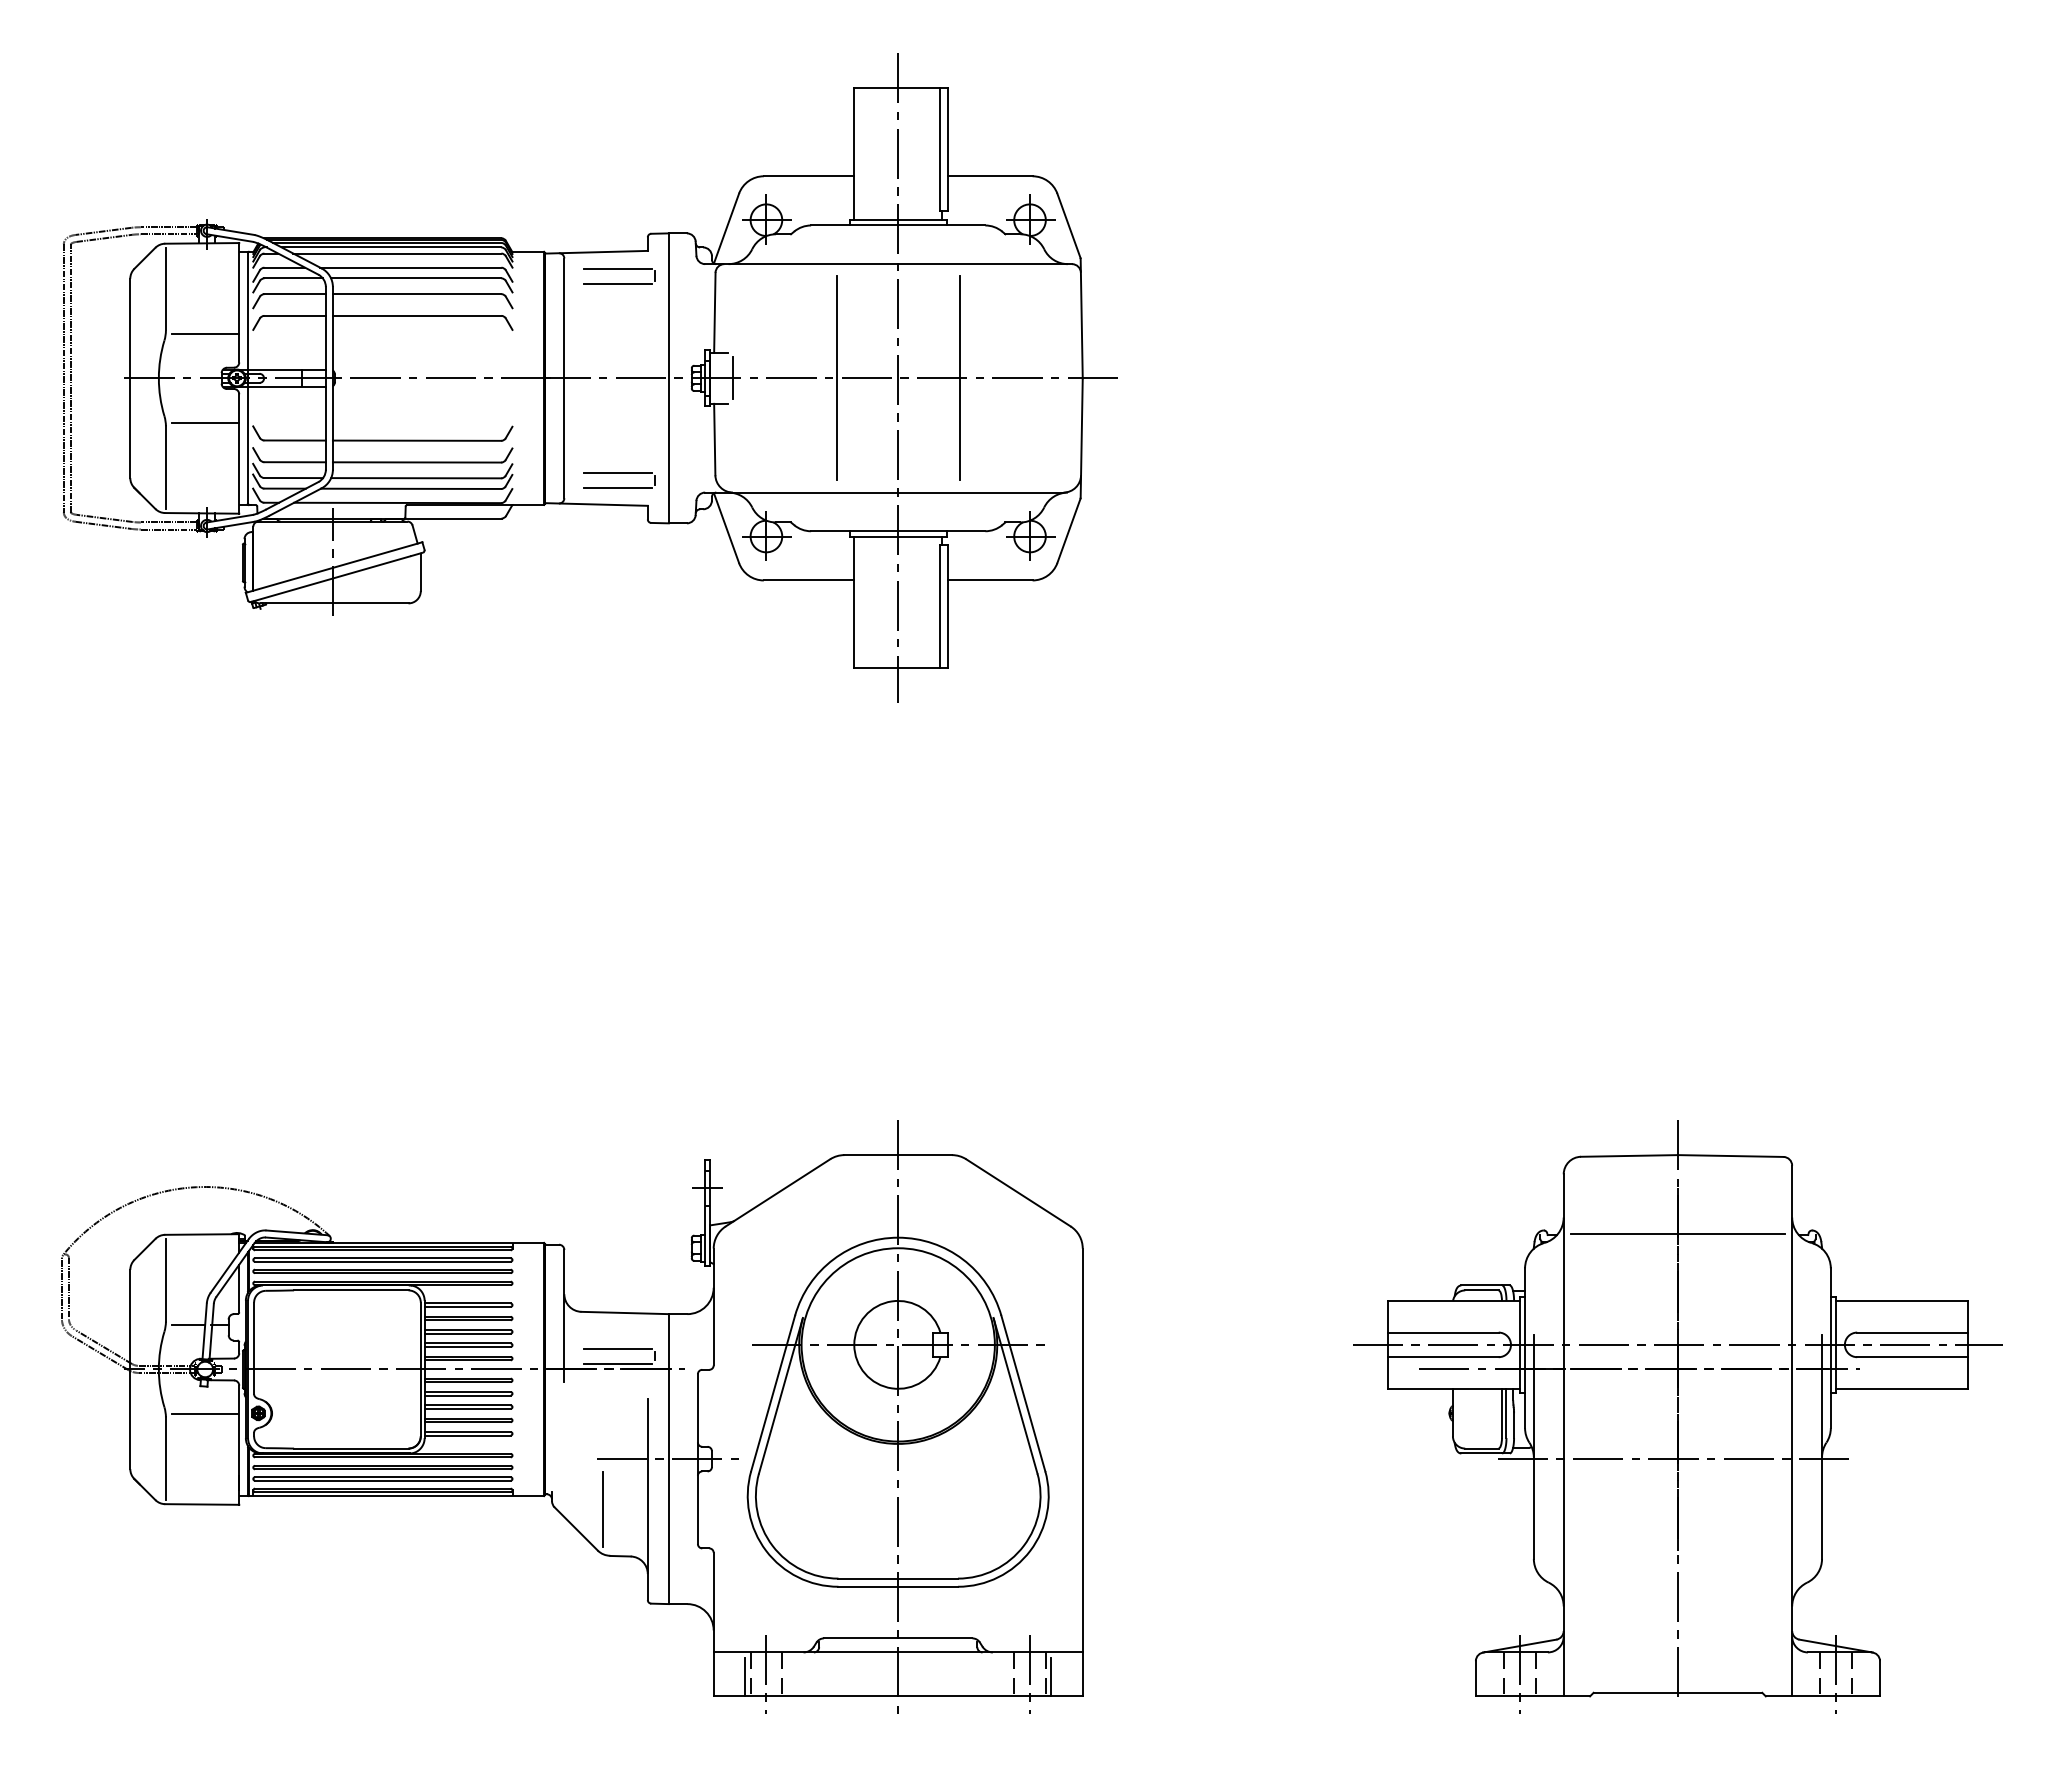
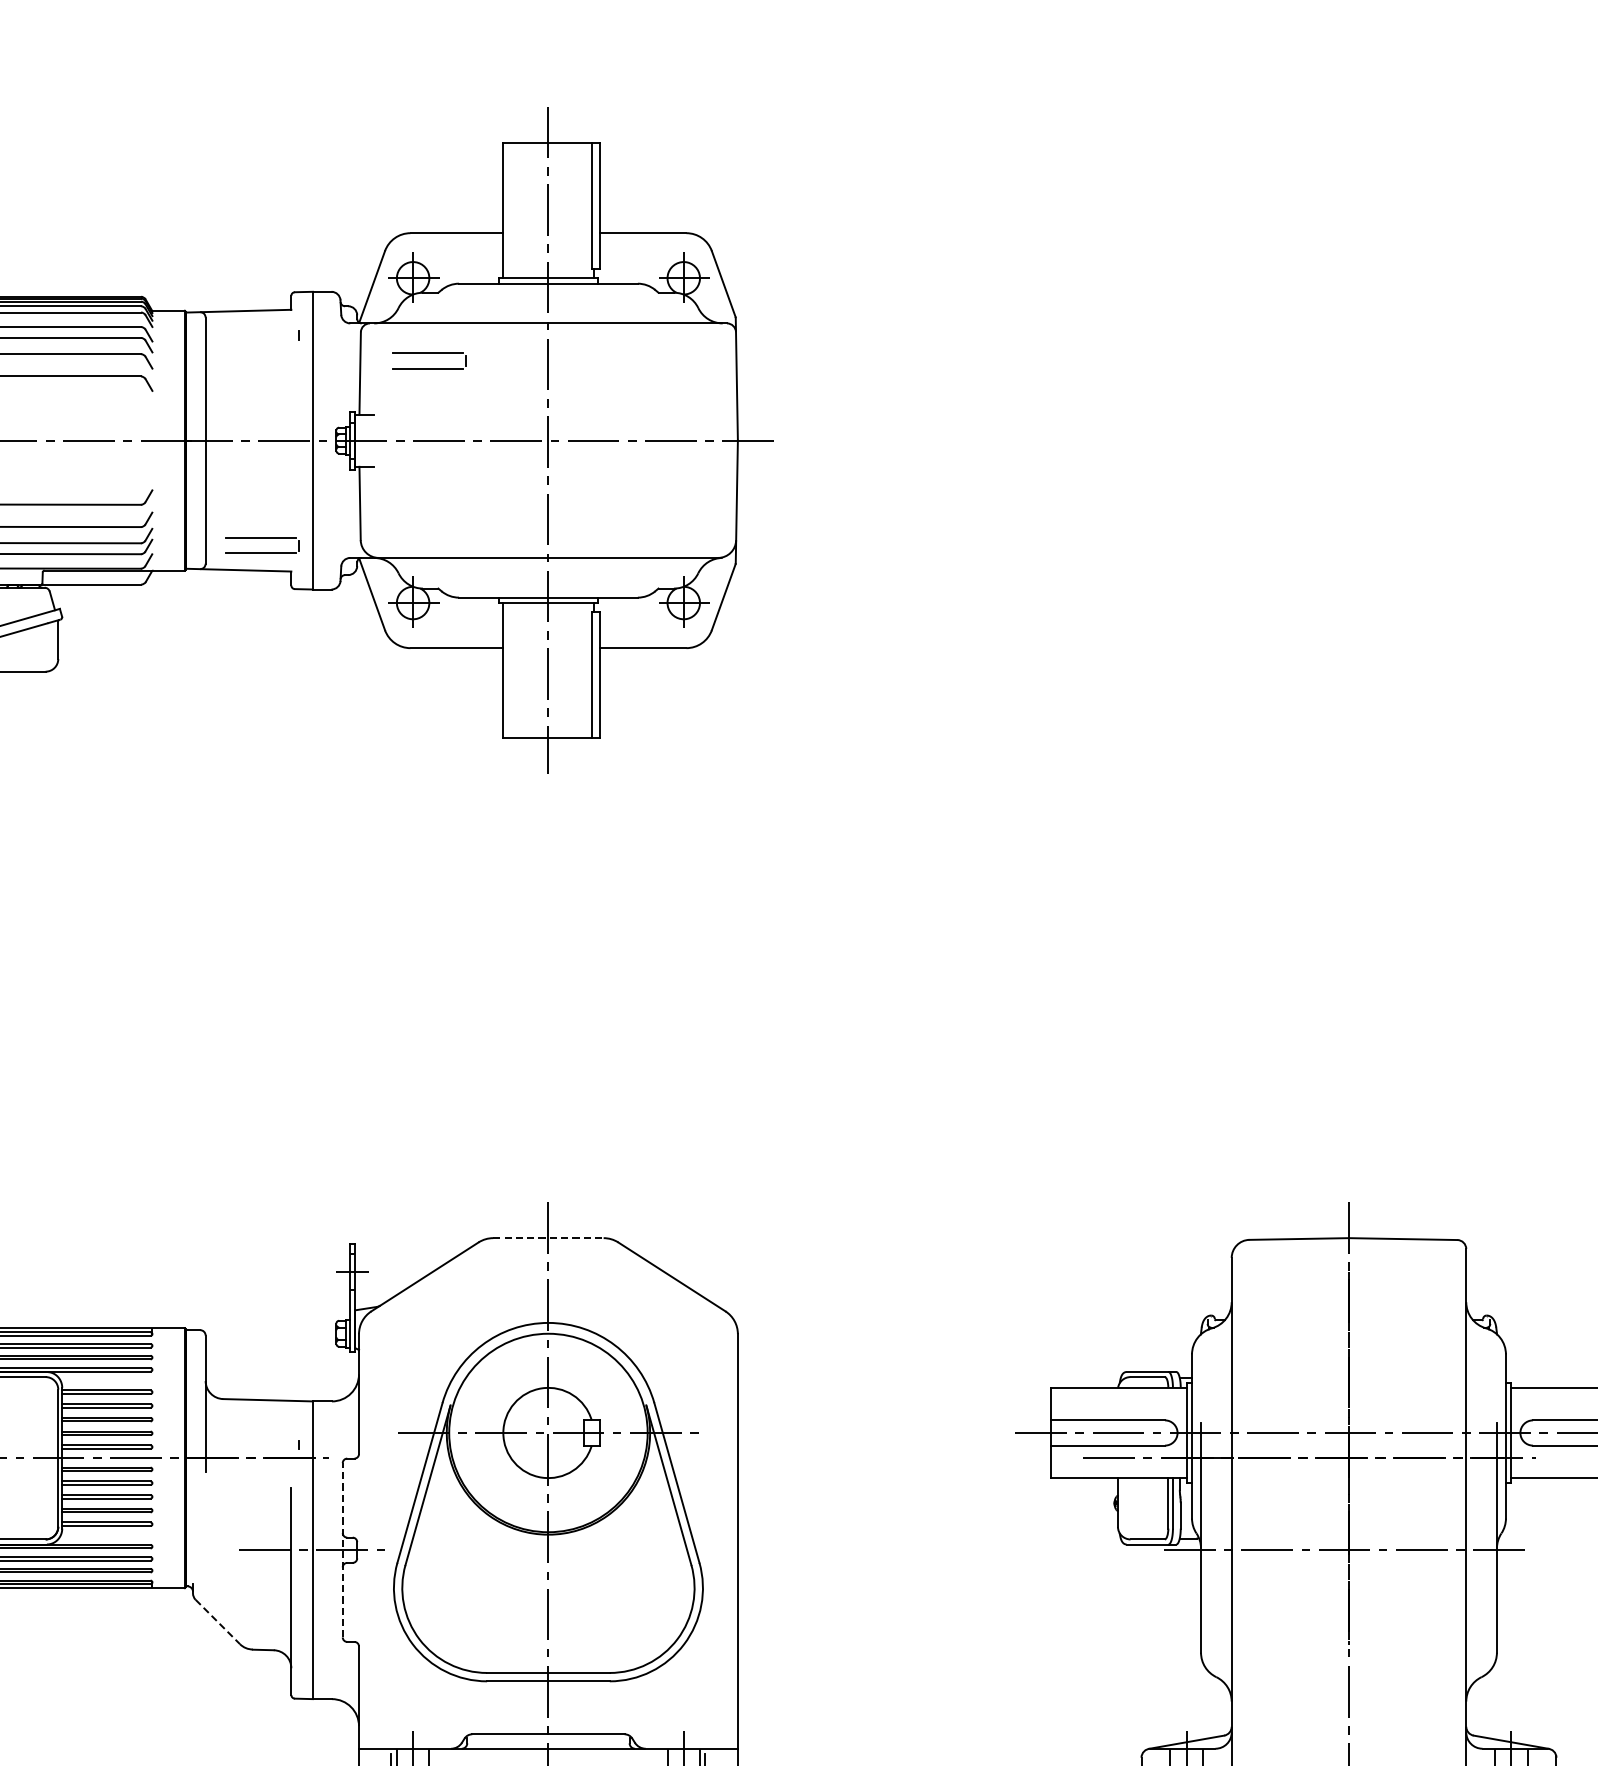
line: (617, 268) -> (260, 327), removed
line: (617, 283) -> (260, 343), removed
part: (782, 293) -> (429, 353), added
line: (732, 378) -> (378, 440), removed
line: (836, 378) -> (485, 440), removed
line: (959, 378) -> (611, 440), removed
line: (898, 1155) -> (548, 1238), solid -> dashed
line: (1677, 1234) -> (1348, 1319), removed
line: (617, 1349) -> (260, 1437), removed
line: (617, 1364) -> (260, 1453), removed
line: (697, 1459) -> (342, 1550), solid -> dashed
line: (603, 1508) -> (245, 1600), removed
line: (576, 1529) -> (218, 1622), solid -> dashed

